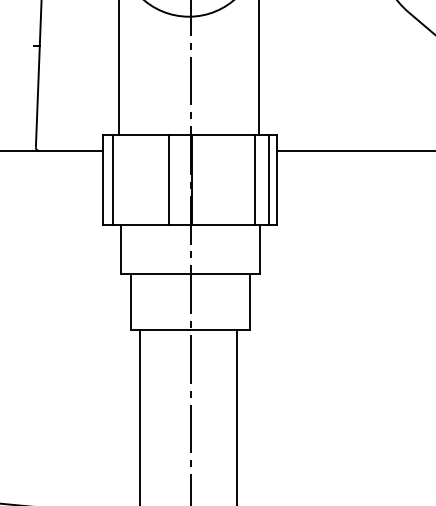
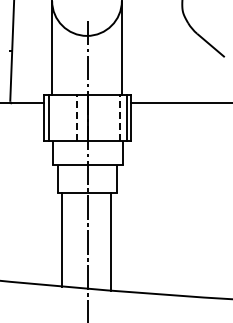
line: (168, 179) -> (76, 117), solid -> dashed
line: (255, 179) -> (120, 117), solid -> dashed

